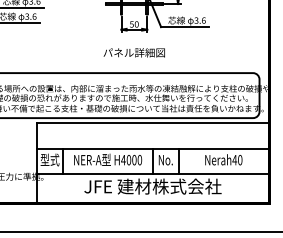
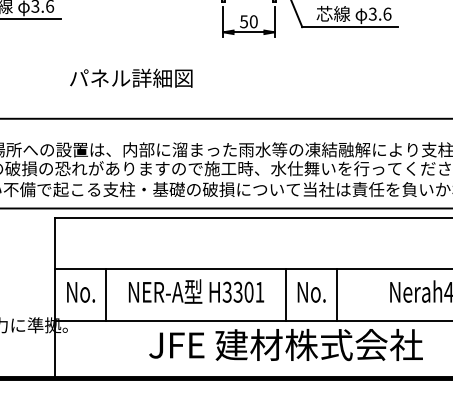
text: (133, 52) -> (129, 77), moved
text: (49, 159) -> (79, 290), 型式 -> No.
text: (131, 159) -> (243, 290), H4000 -> H3301

